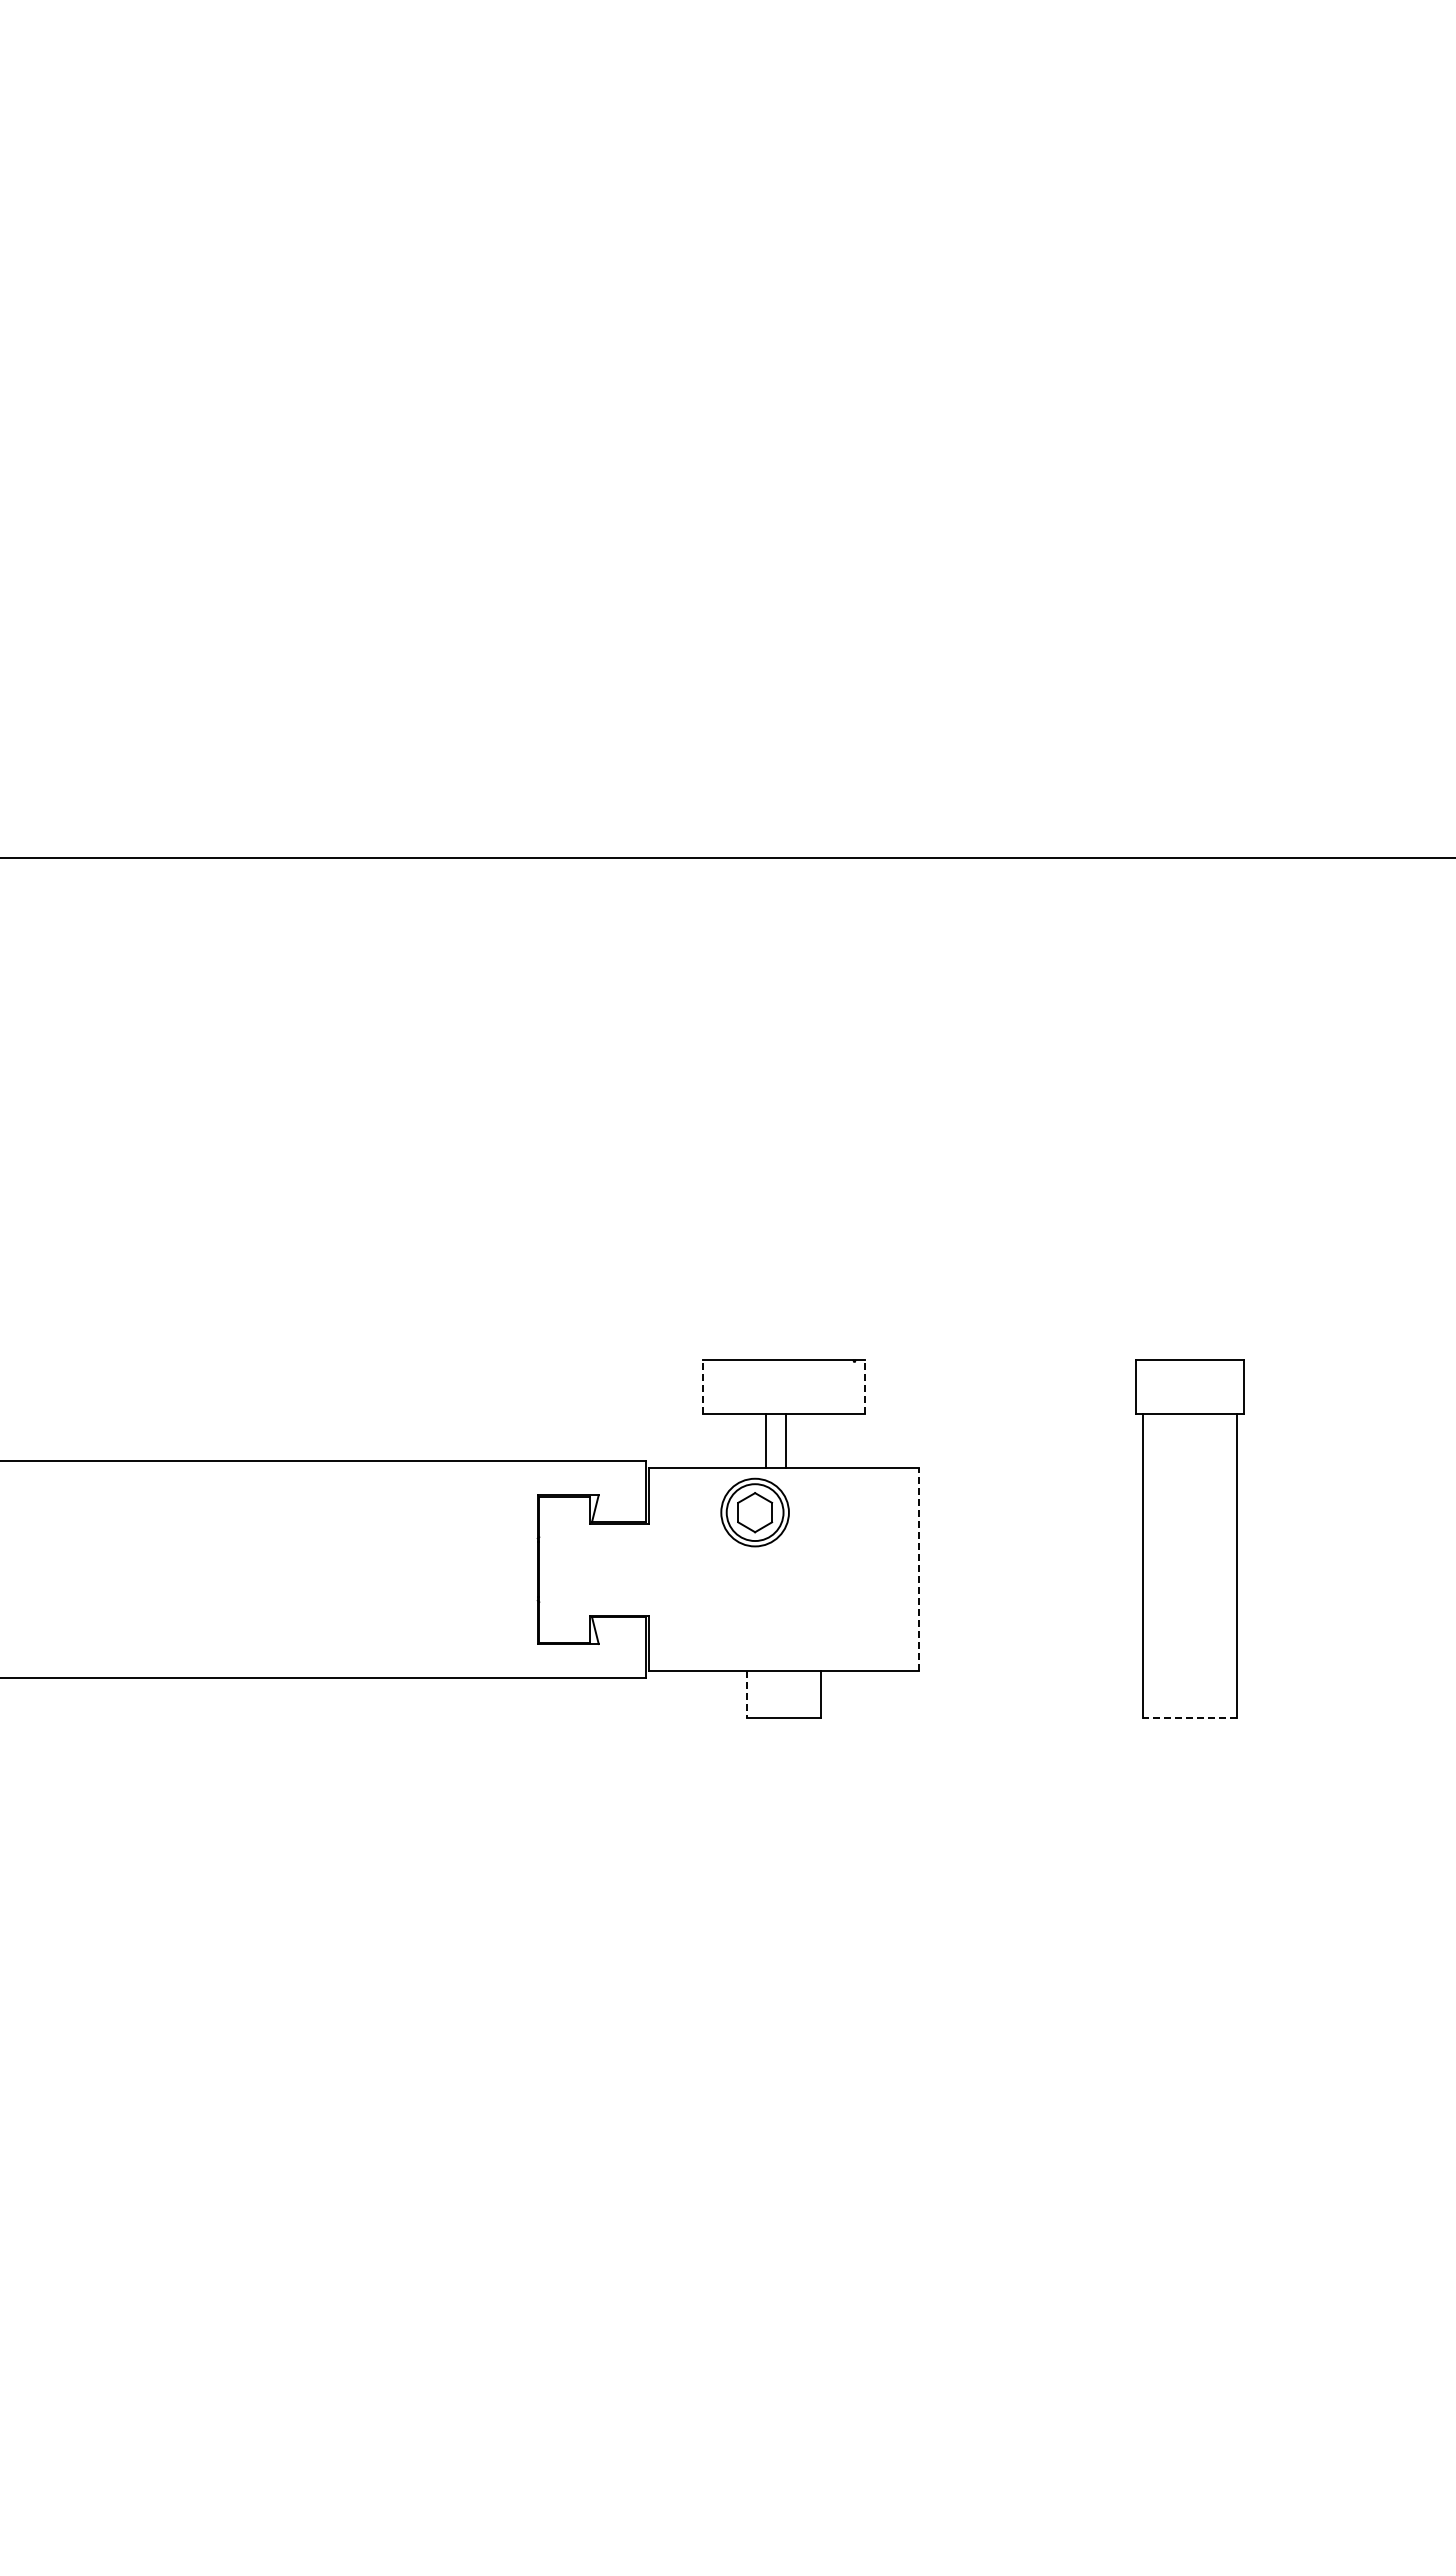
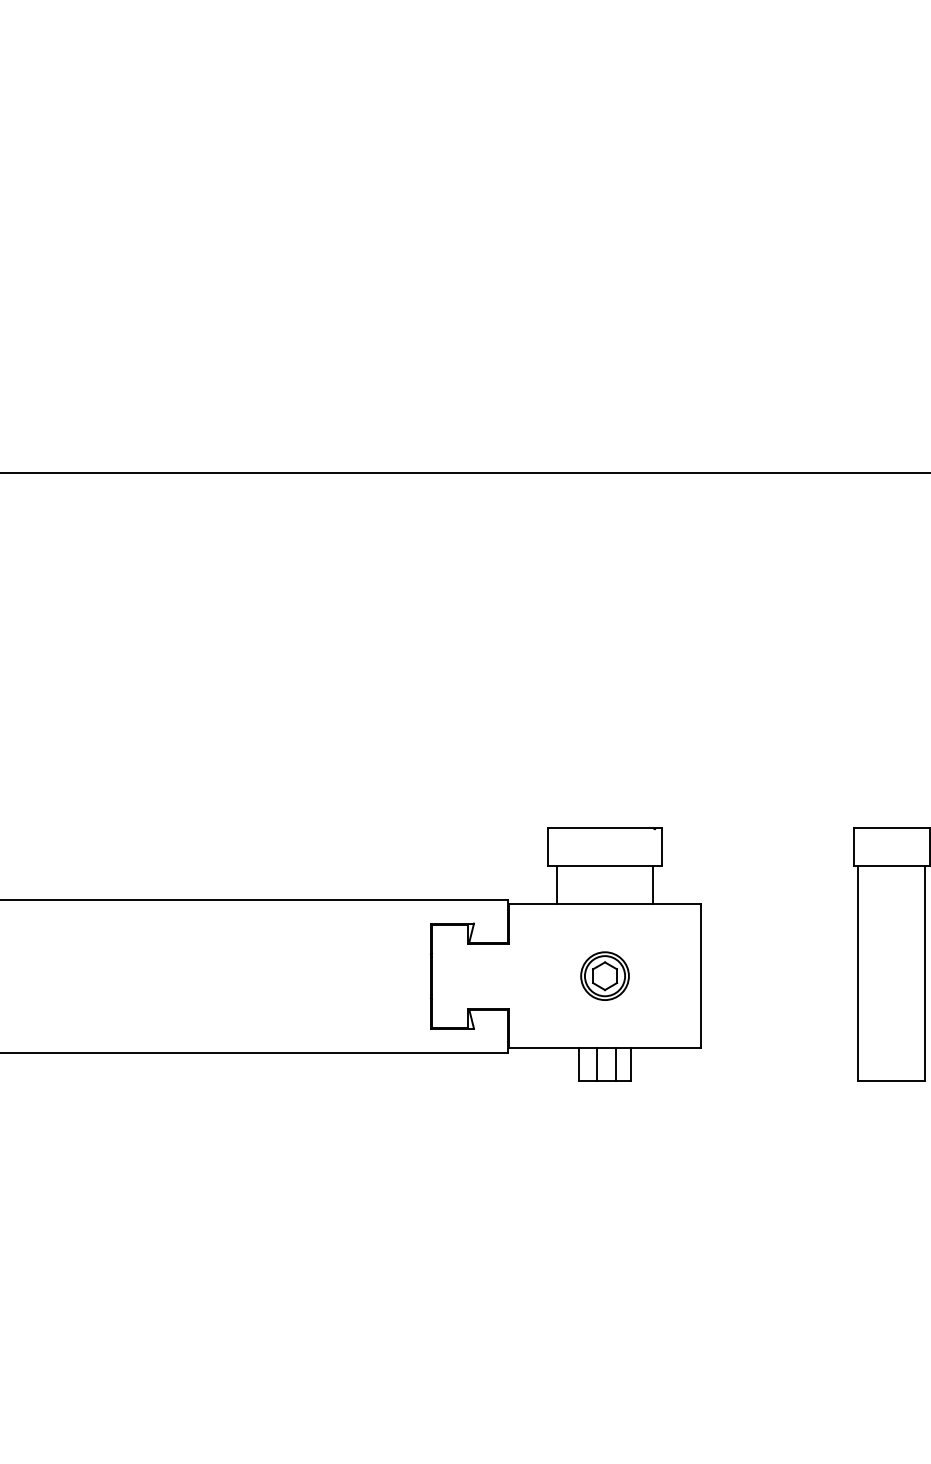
line: (702, 1386) -> (547, 846), dashed -> solid
line: (865, 1386) -> (662, 846), dashed -> solid
line: (765, 1440) -> (652, 884), moved
line: (786, 1440) -> (557, 884), moved
part: (754, 1512) -> (604, 976), moved
line: (919, 1569) -> (700, 976), dashed -> solid
line: (747, 1694) -> (579, 1064), dashed -> solid
line: (772, 1694) -> (596, 1064), added
line: (799, 1694) -> (615, 1064), added
line: (1189, 1718) -> (891, 1081), dashed -> solid

